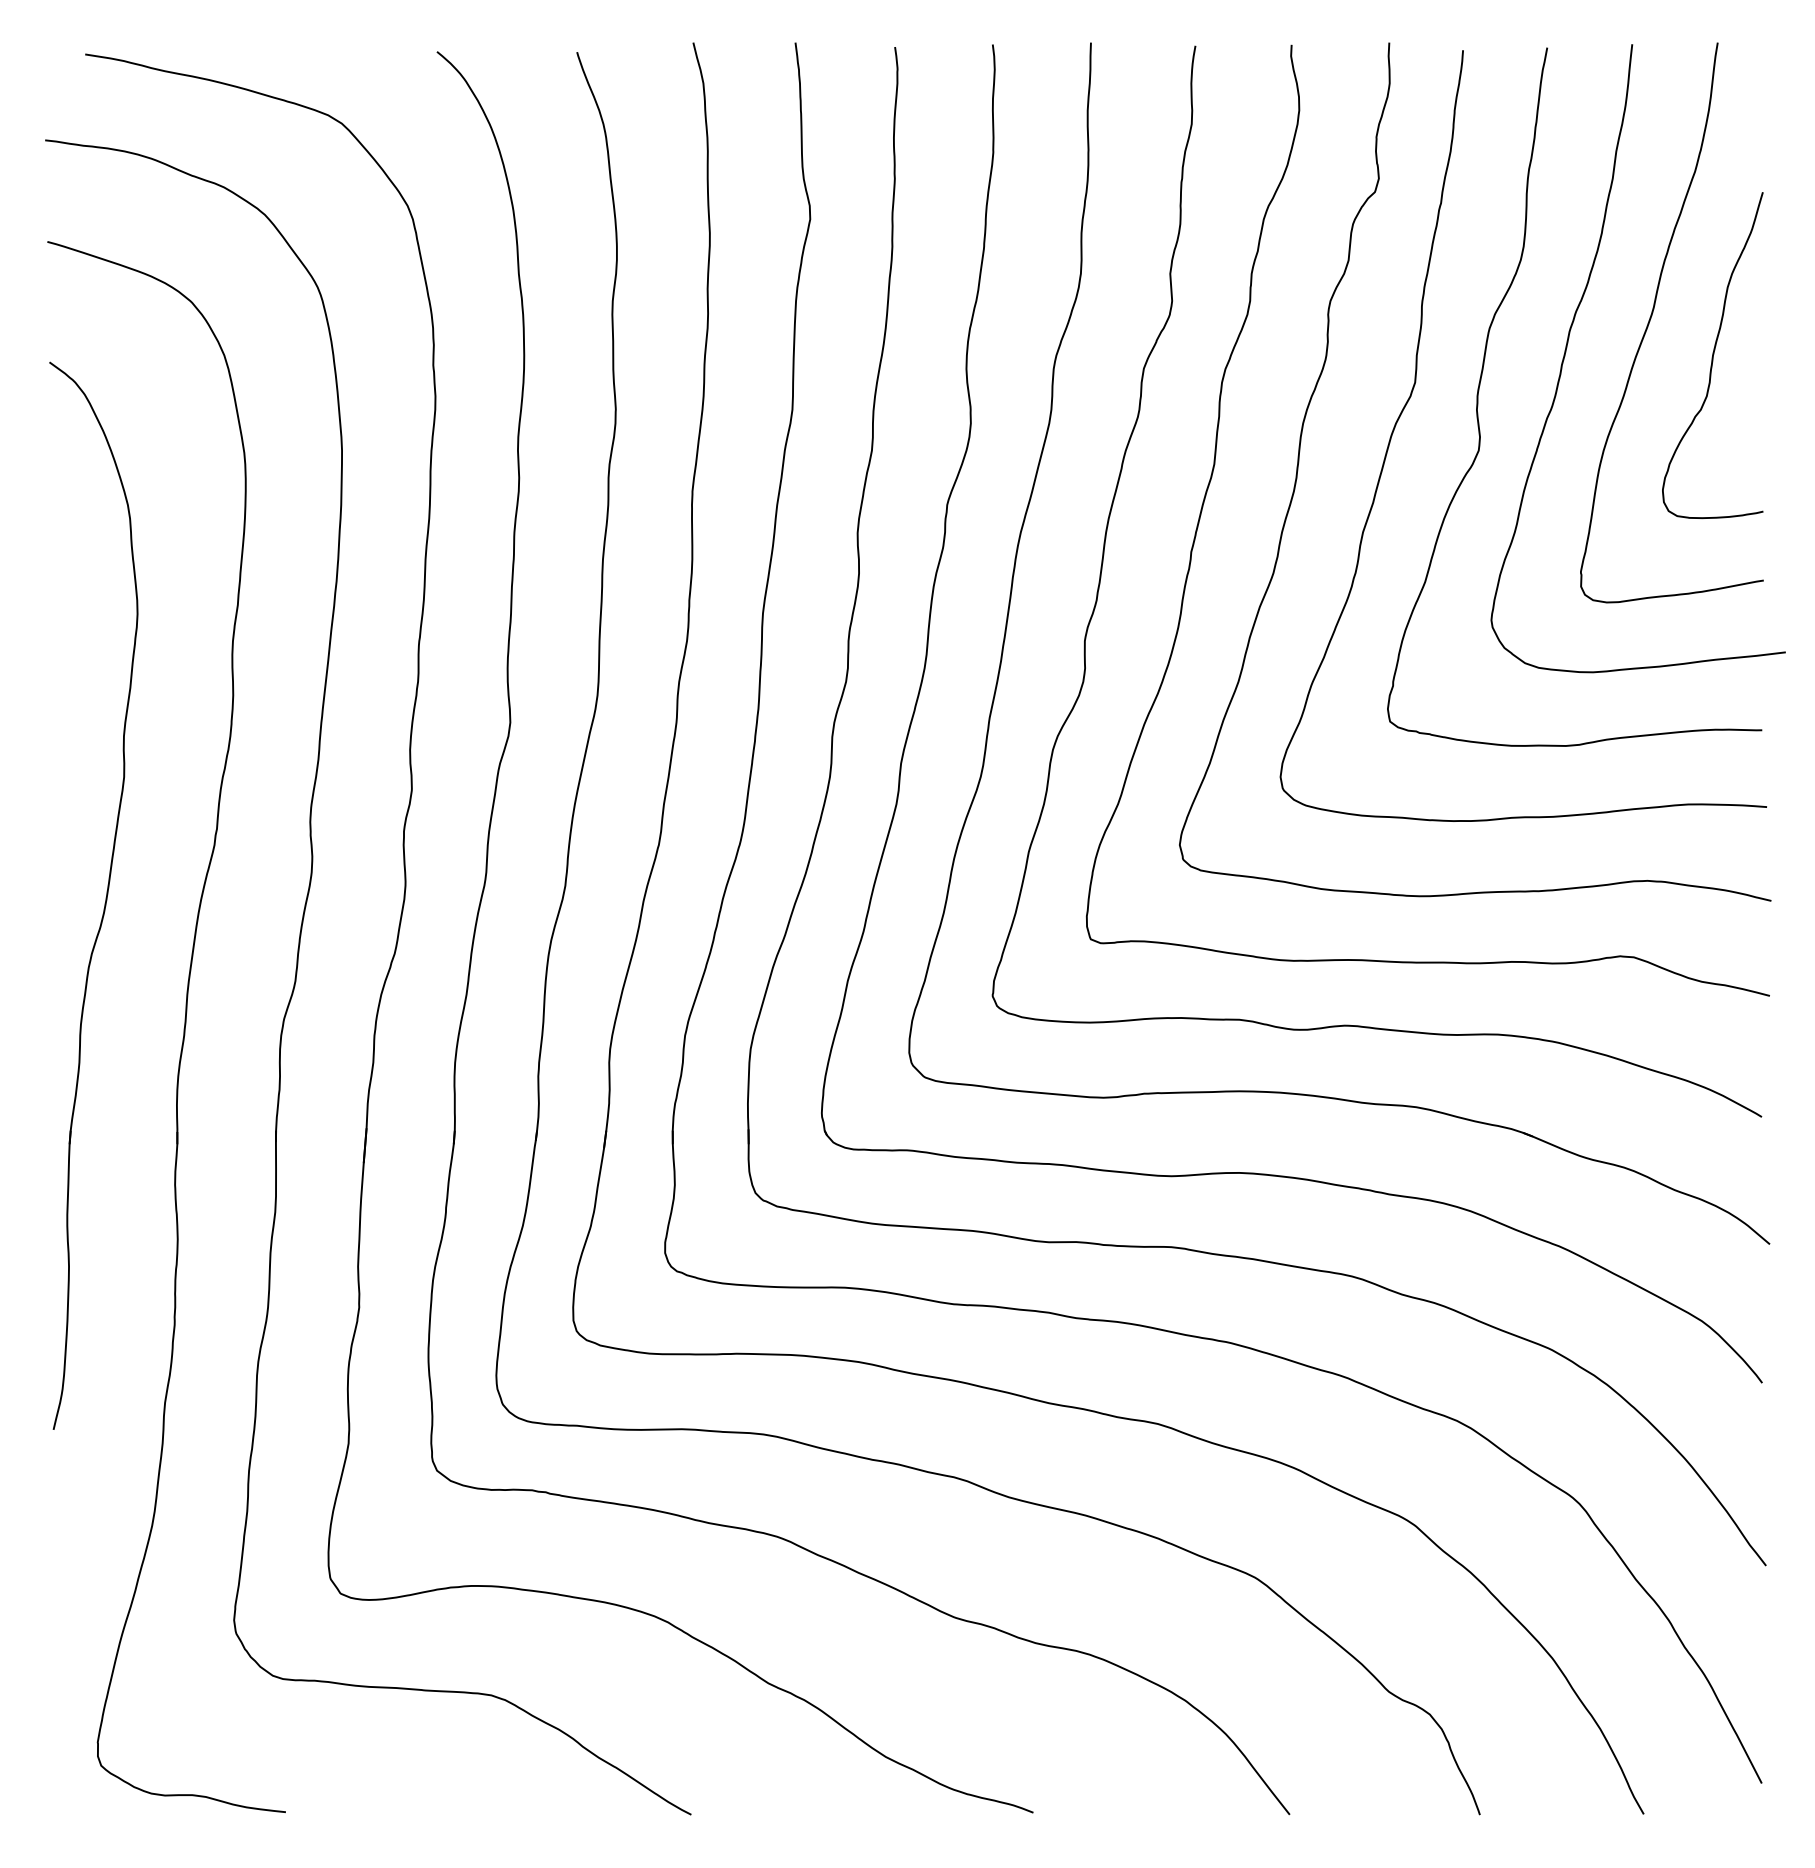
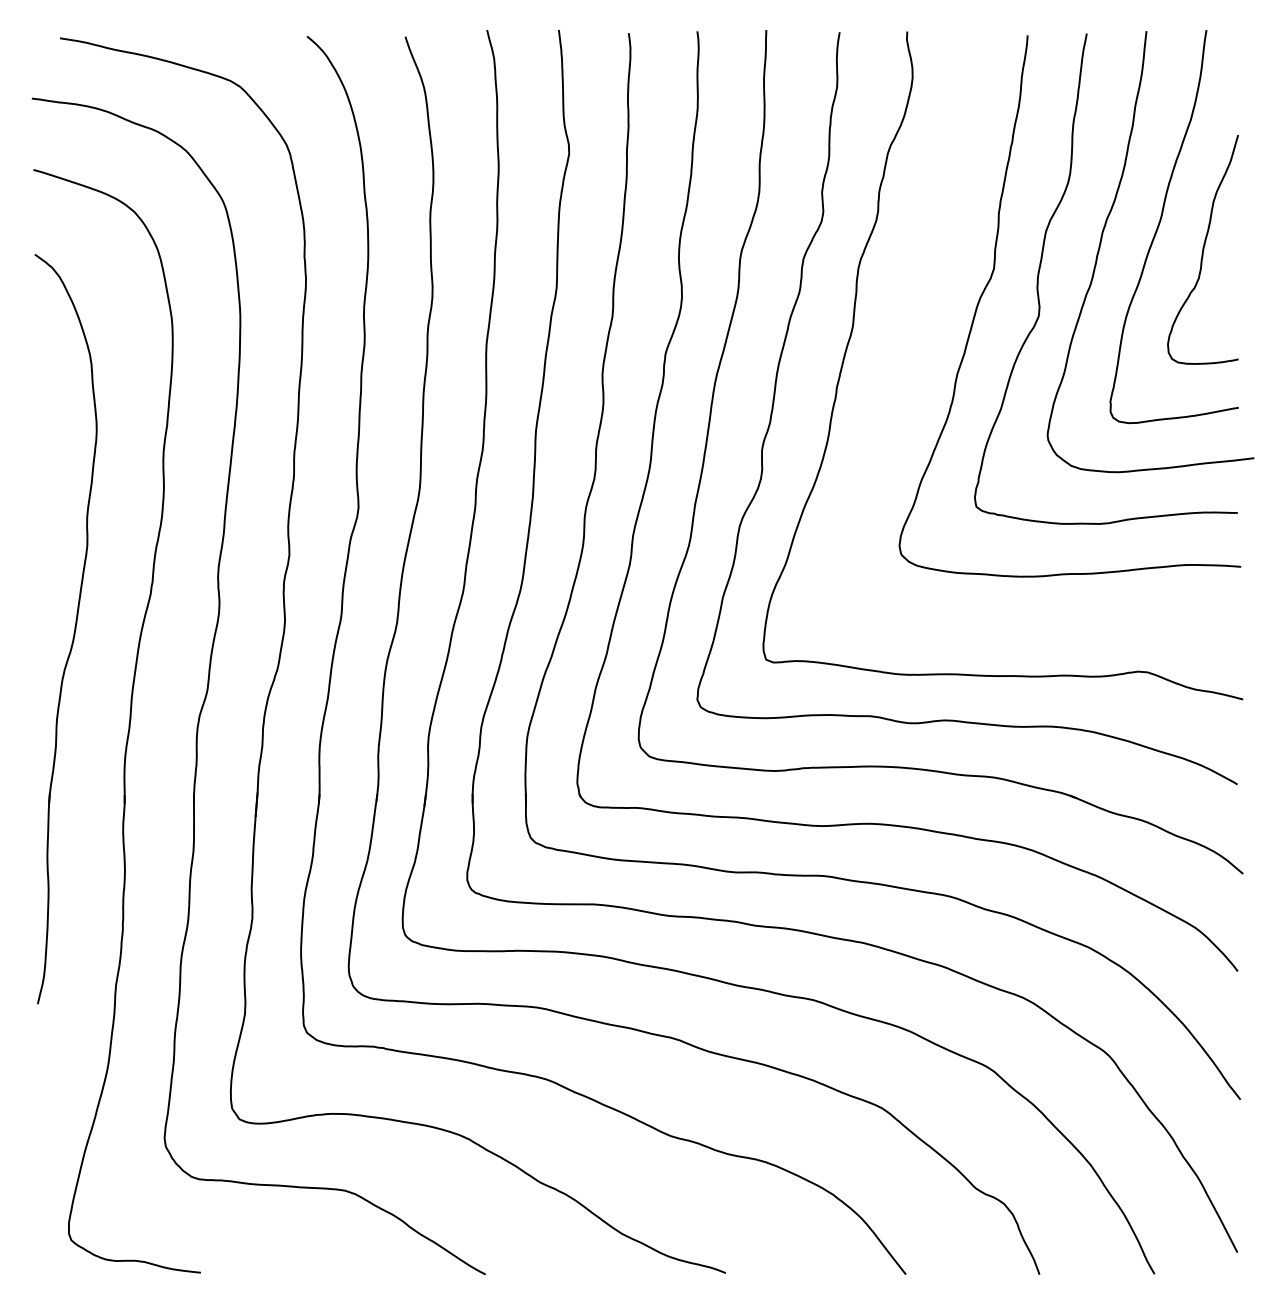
curve: (1300, 451) -> (913, 317), removed

